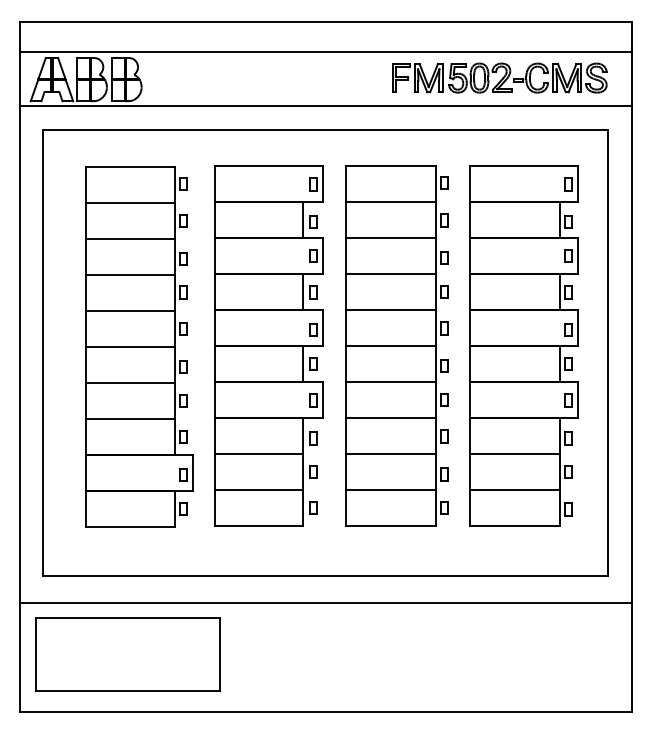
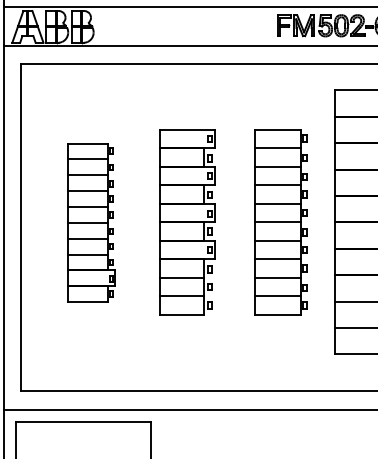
part: (268, 345) -> (186, 221), size x0.7
part: (396, 345) -> (280, 221), size x0.7
part: (139, 346) -> (92, 222), size x0.6

